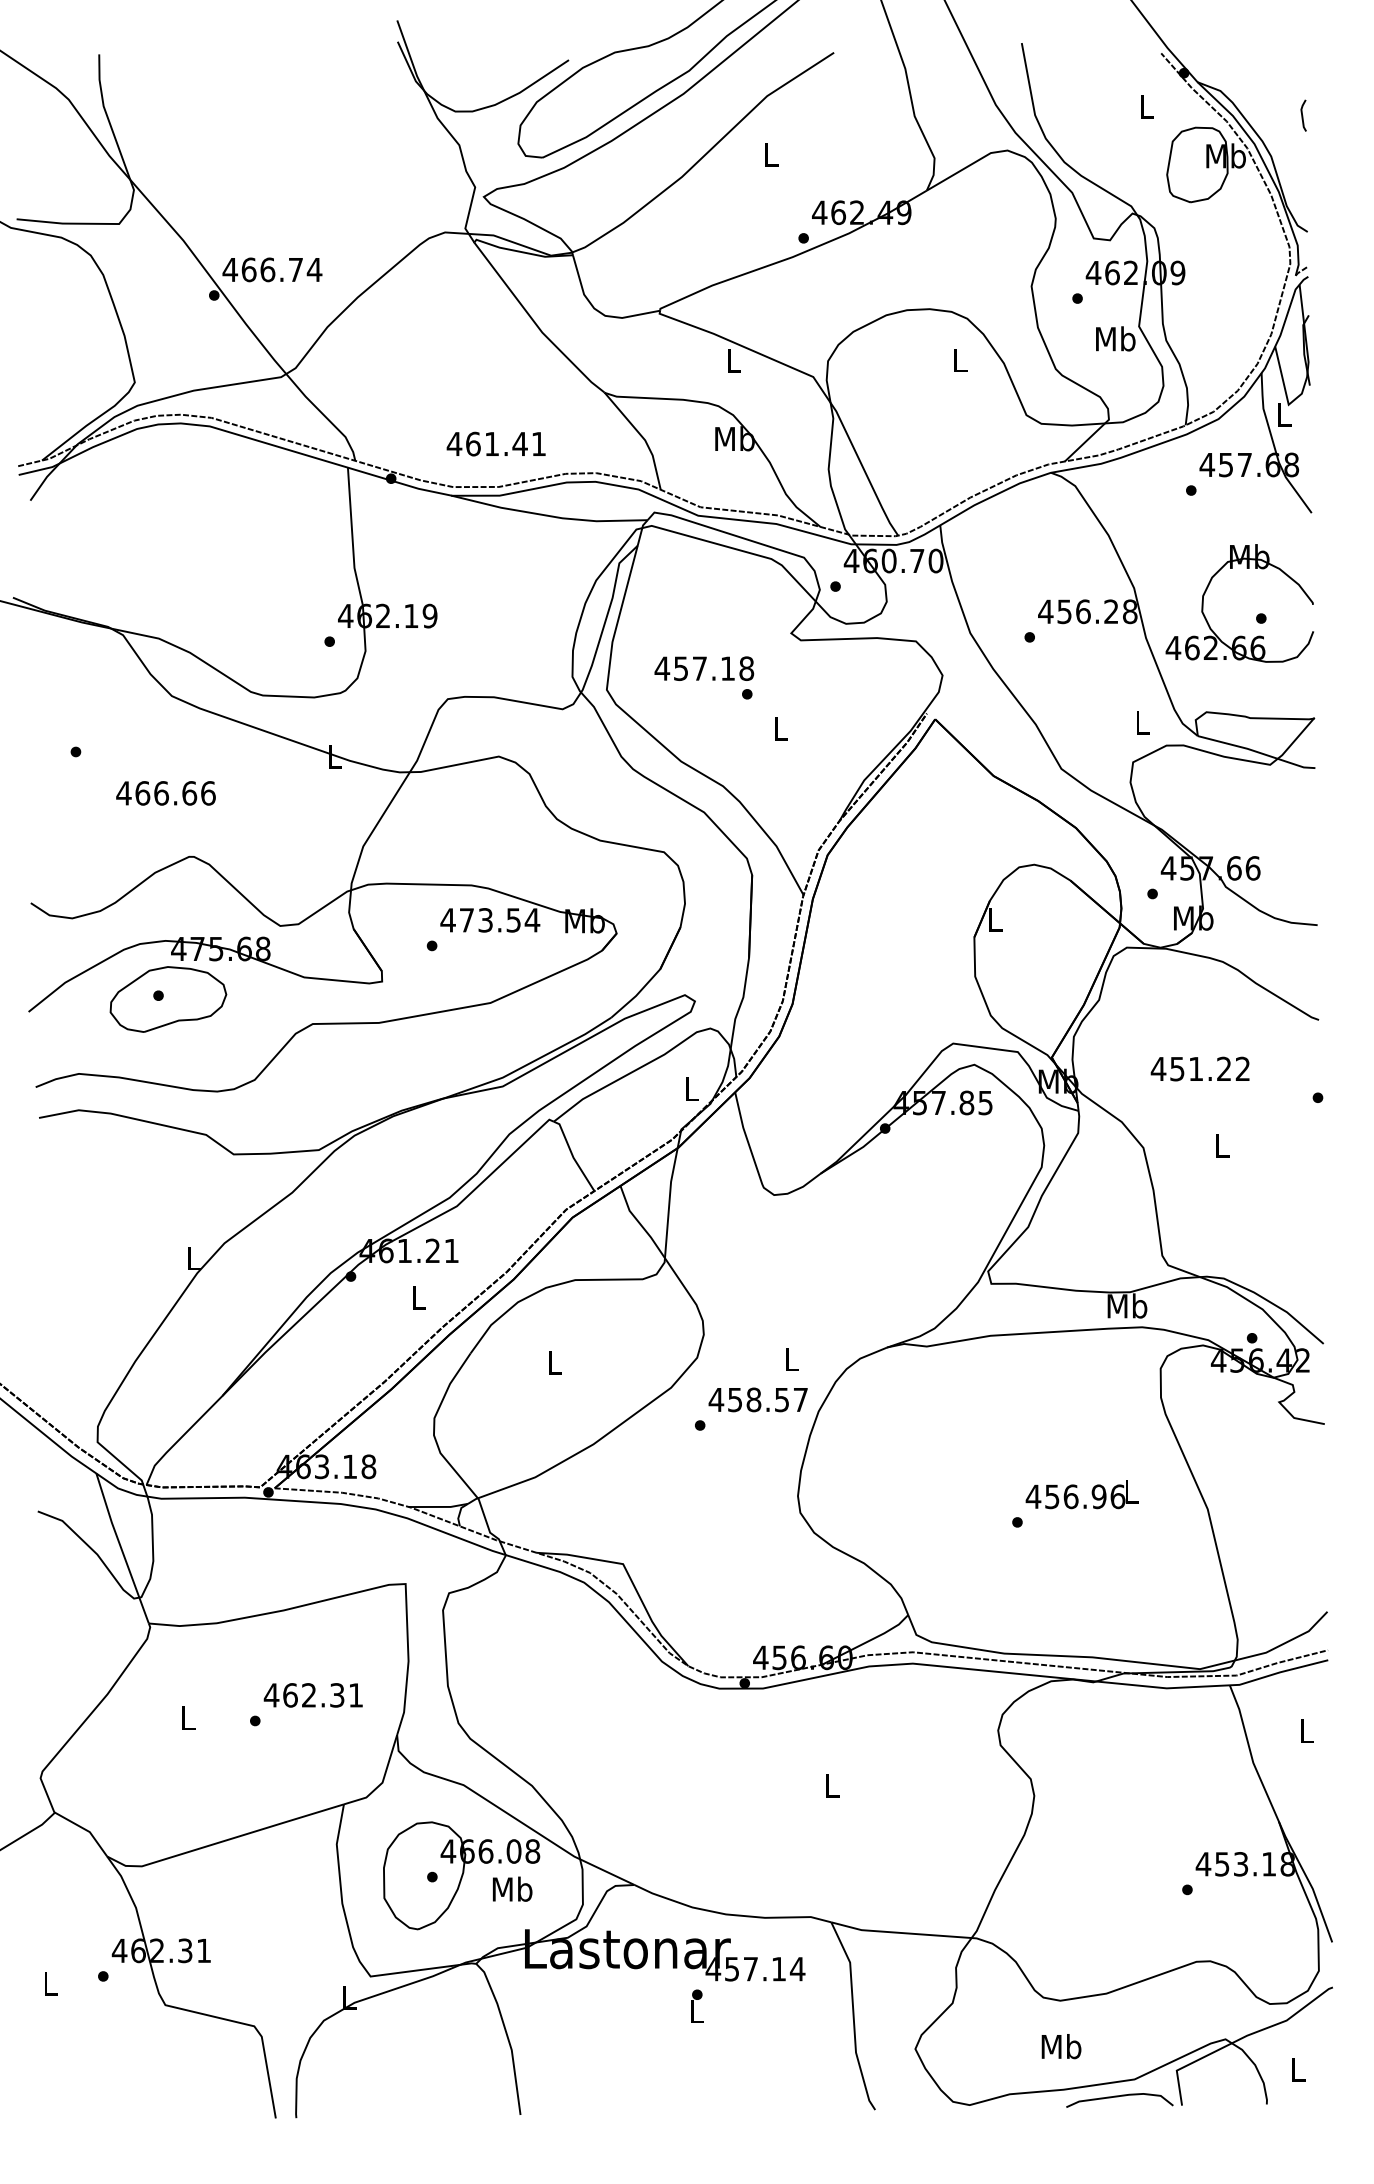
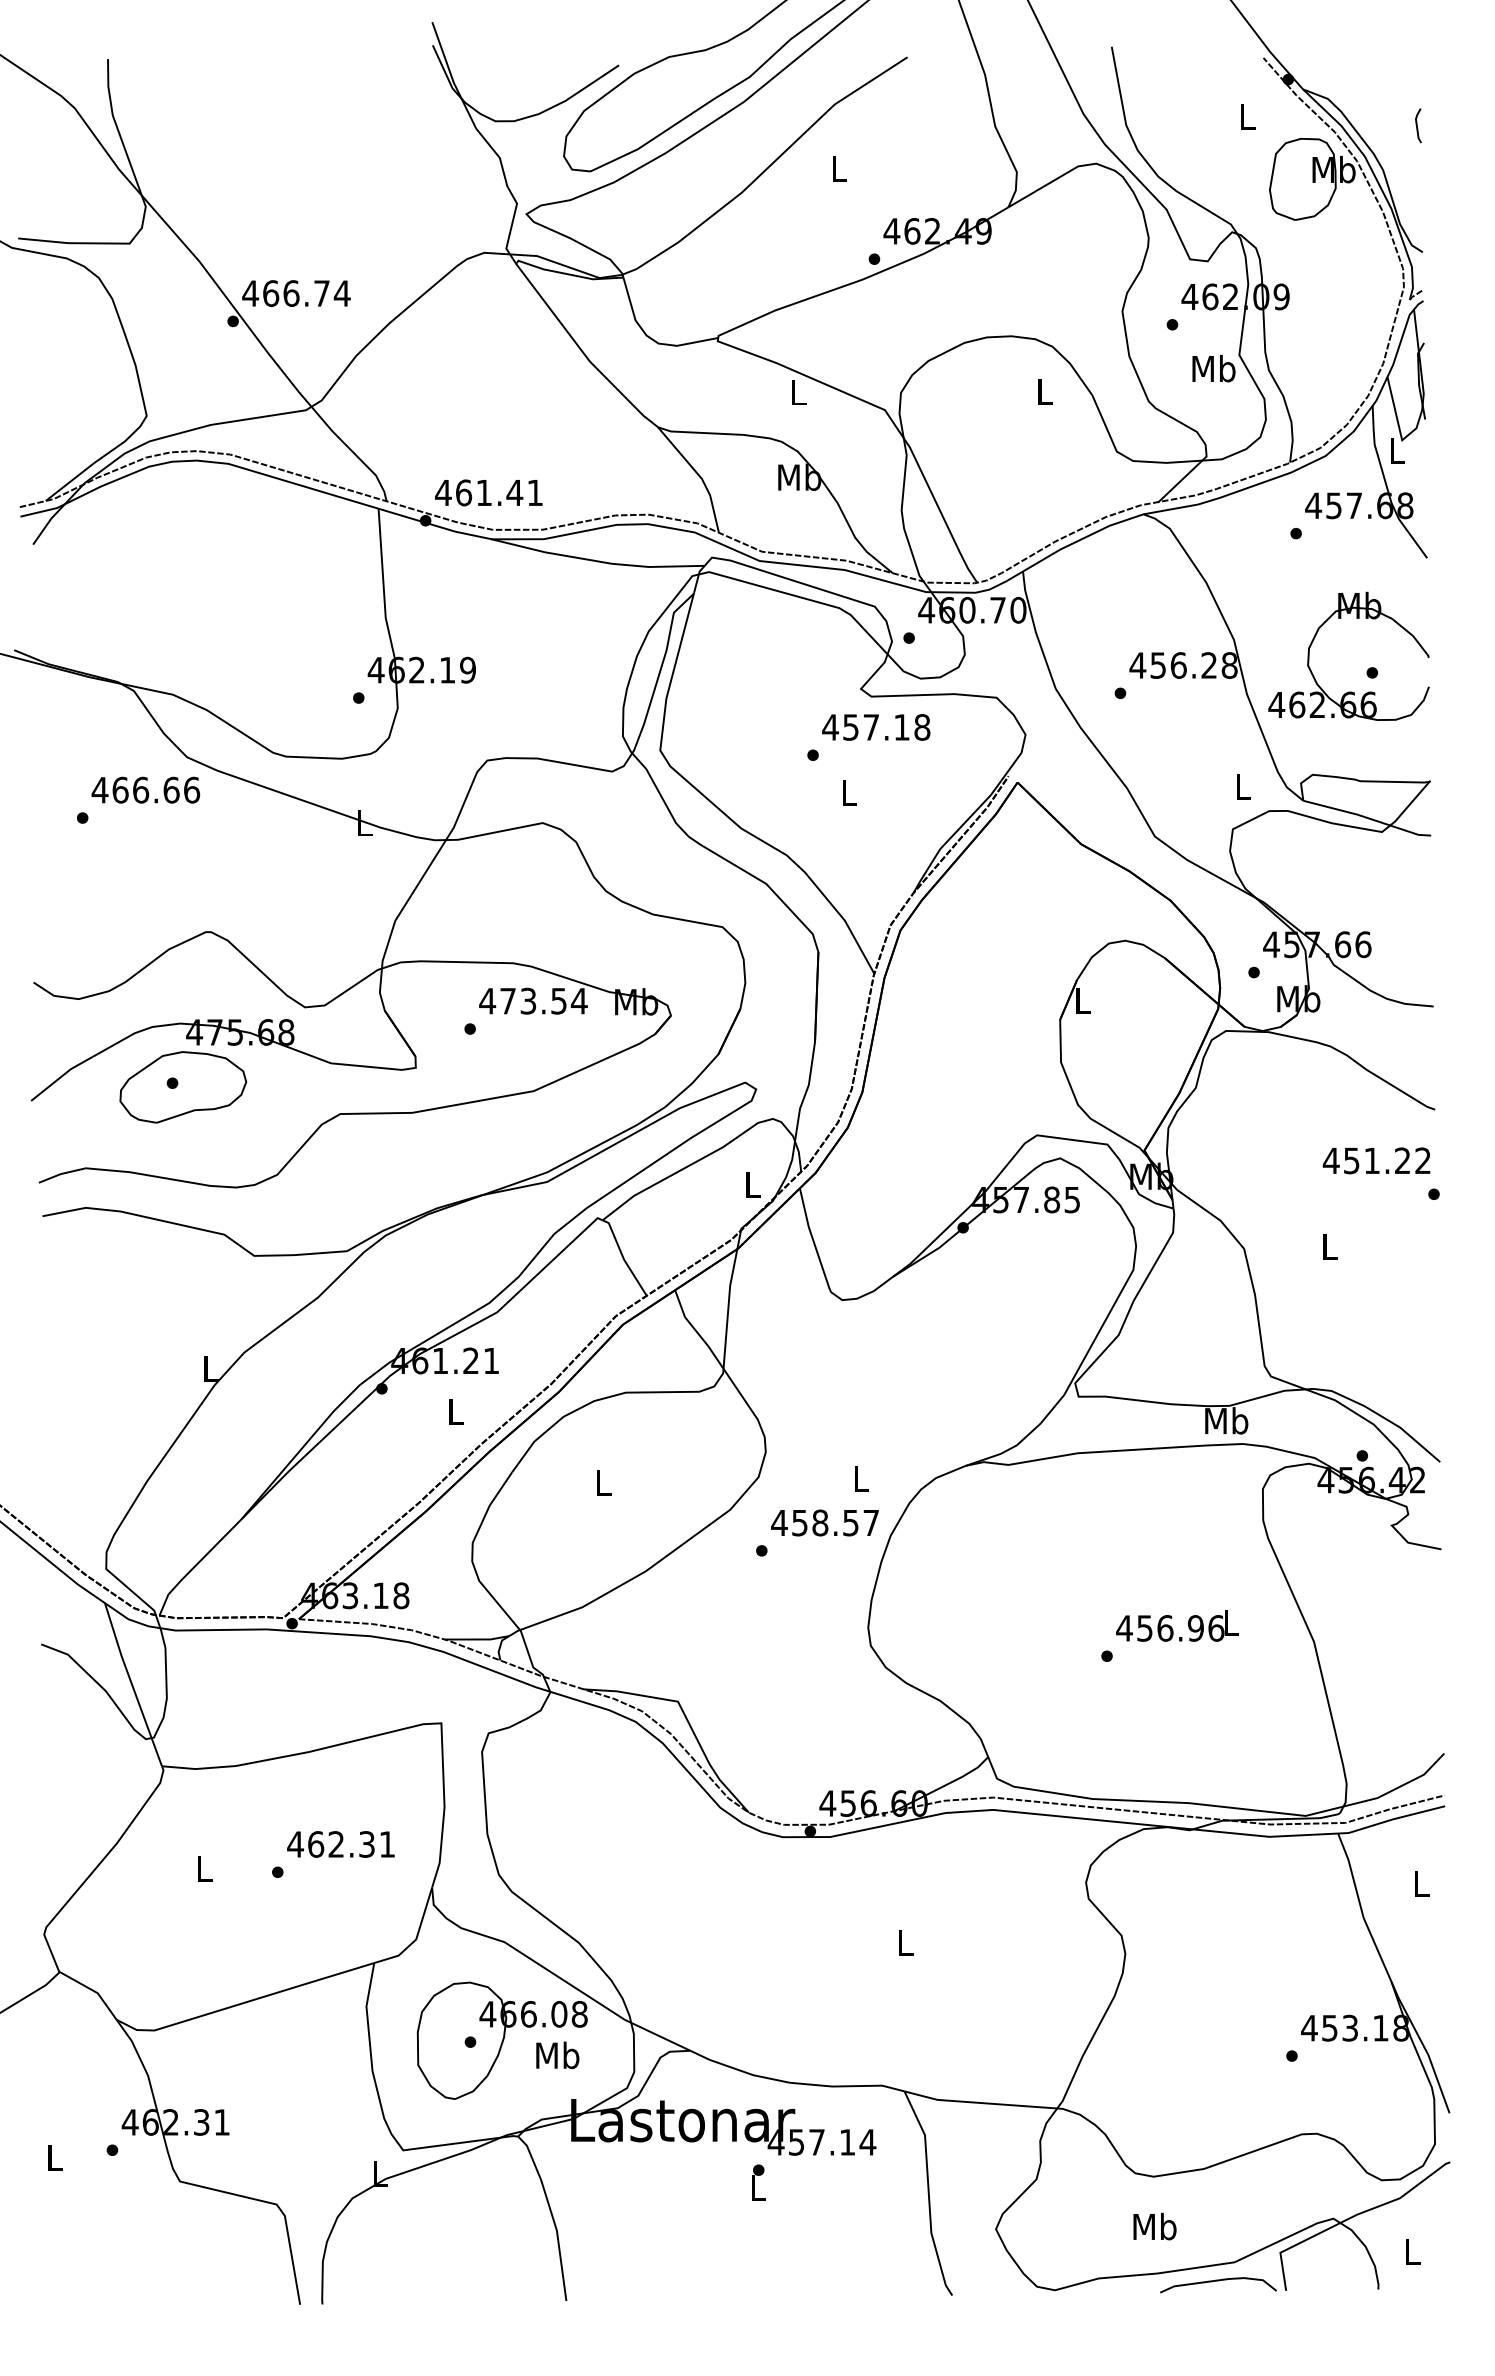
text: (495, 443) -> (488, 492), moved
text: (704, 668) -> (876, 727), moved
text: (165, 793) -> (145, 790), moved
text: (1199, 1068) -> (1375, 1160), moved

